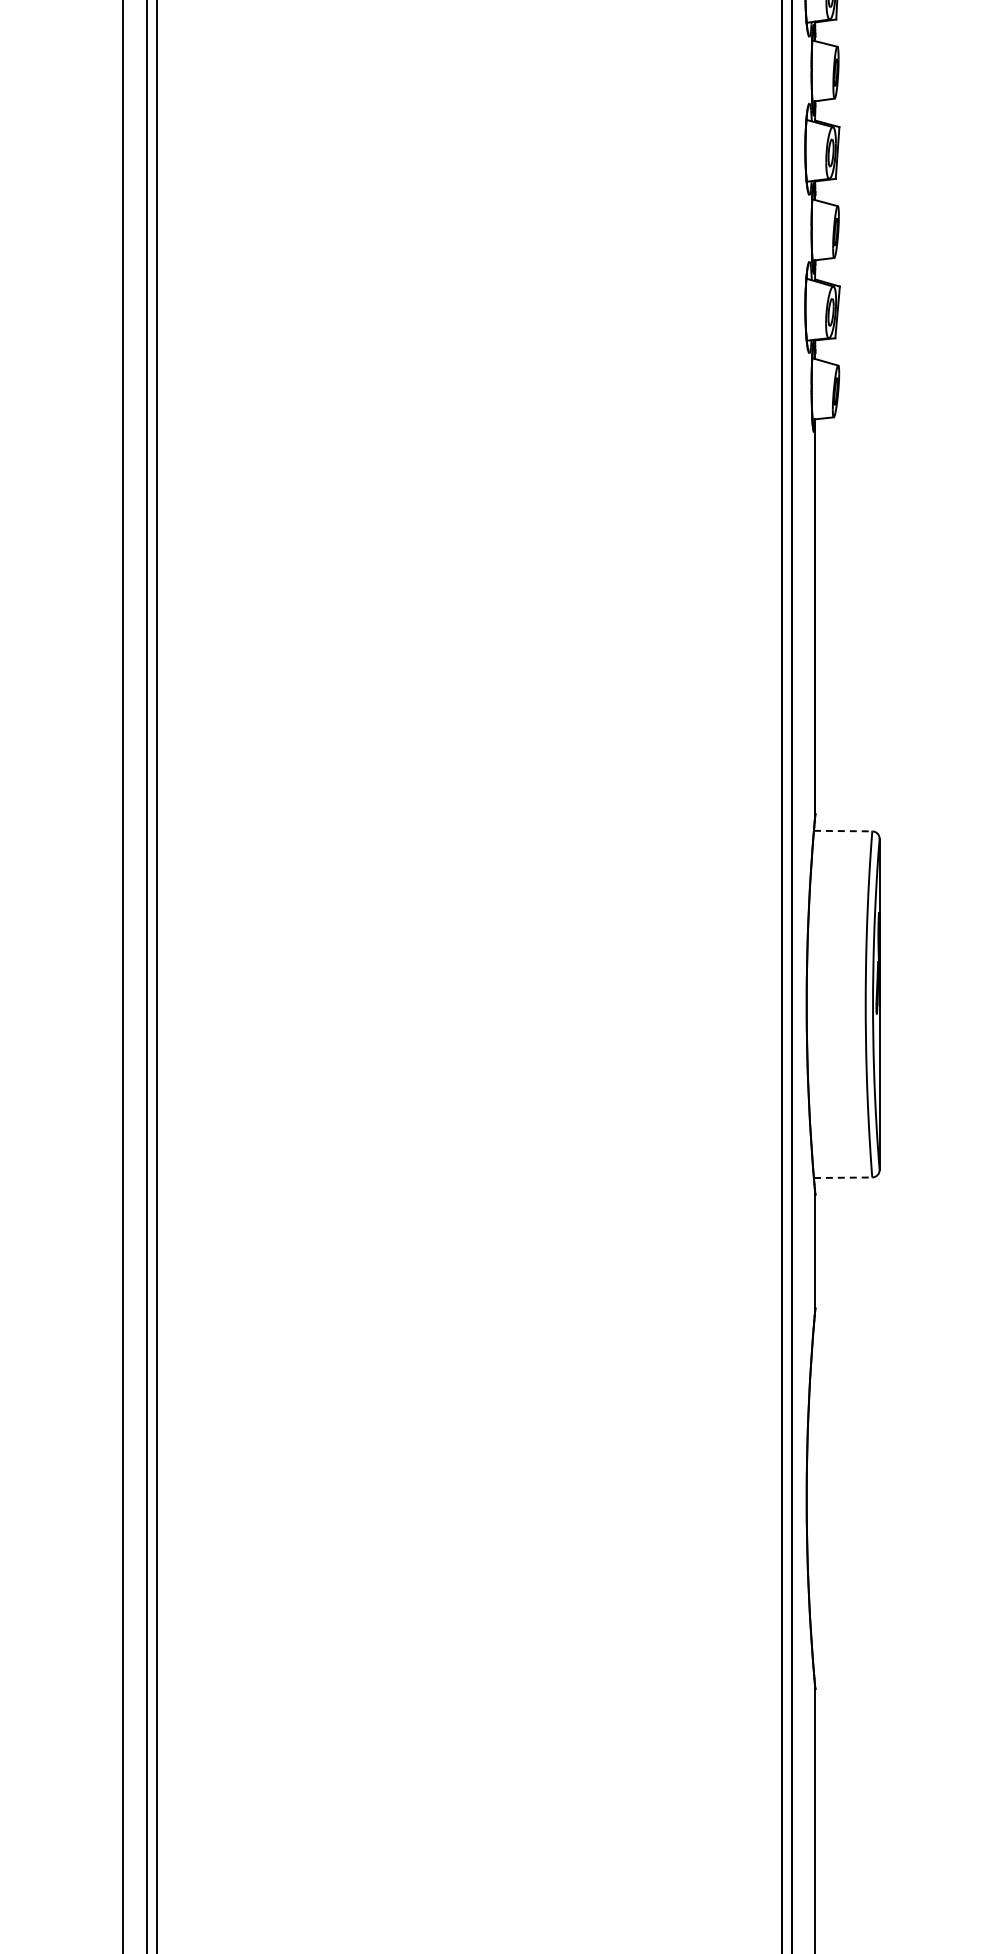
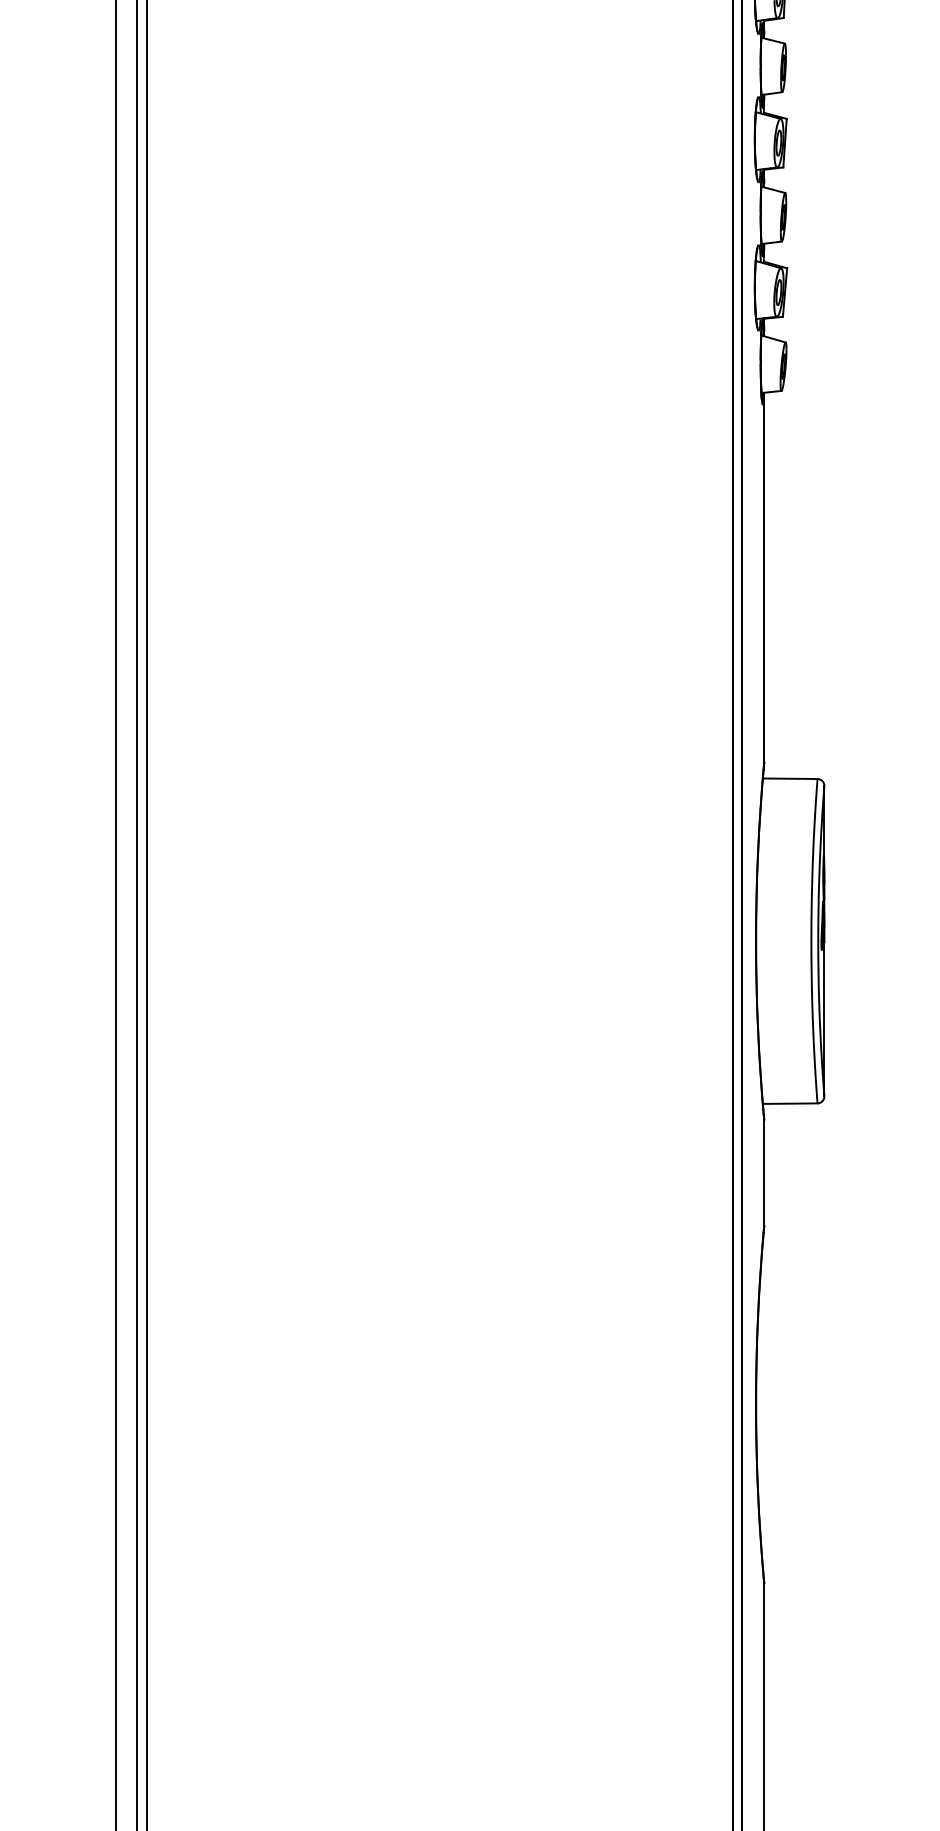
line: (843, 831) -> (790, 779), dashed -> solid
line: (843, 1177) -> (790, 1103), dashed -> solid

